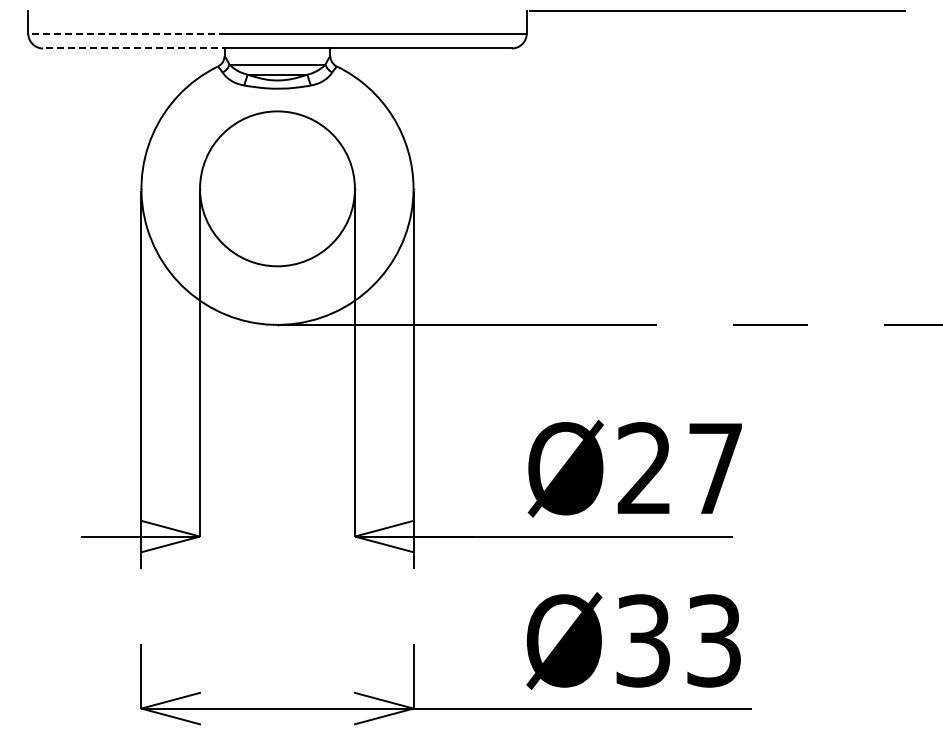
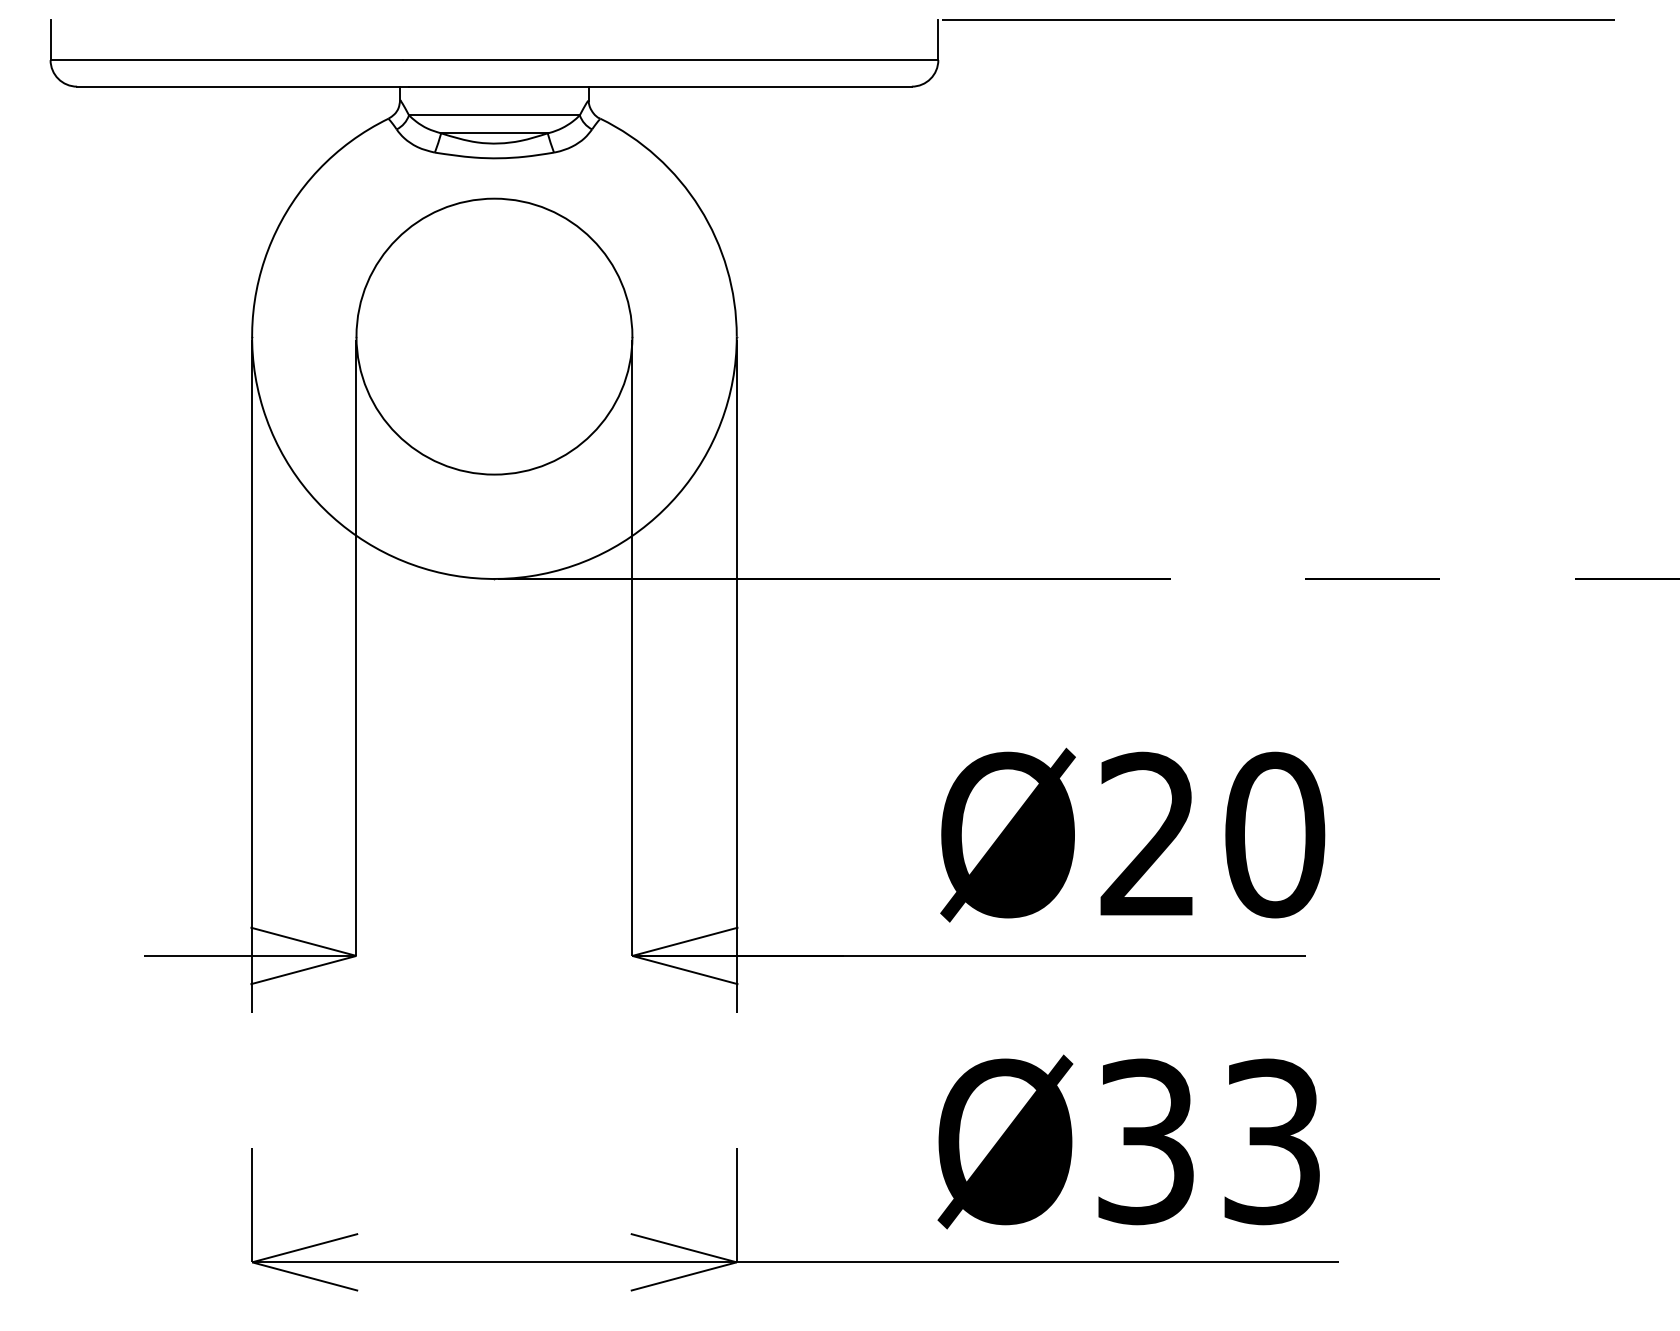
line: (126, 33) -> (225, 59), dashed -> solid
line: (135, 48) -> (241, 86), dashed -> solid
text: (715, 468) -> (1274, 834), Ø27 -> Ø20

